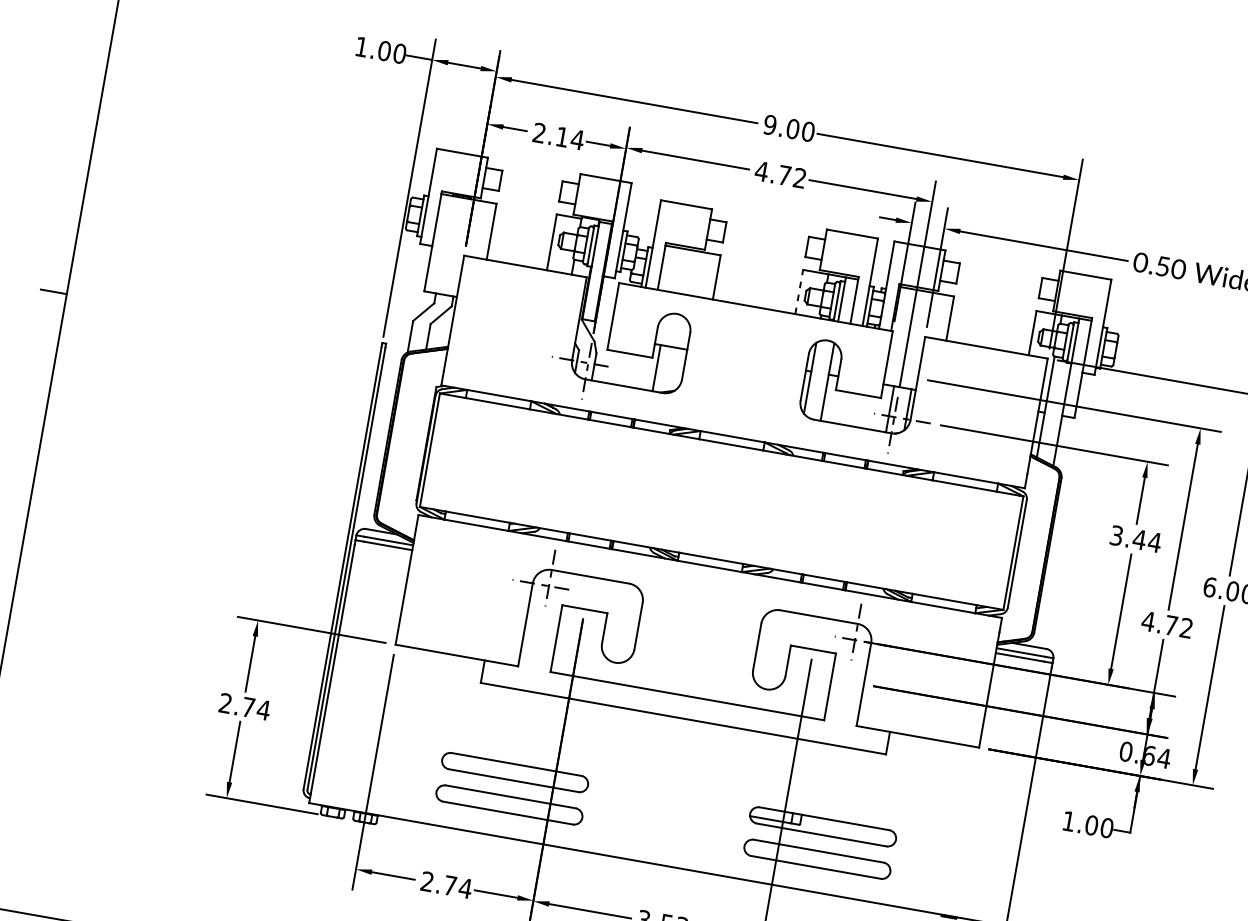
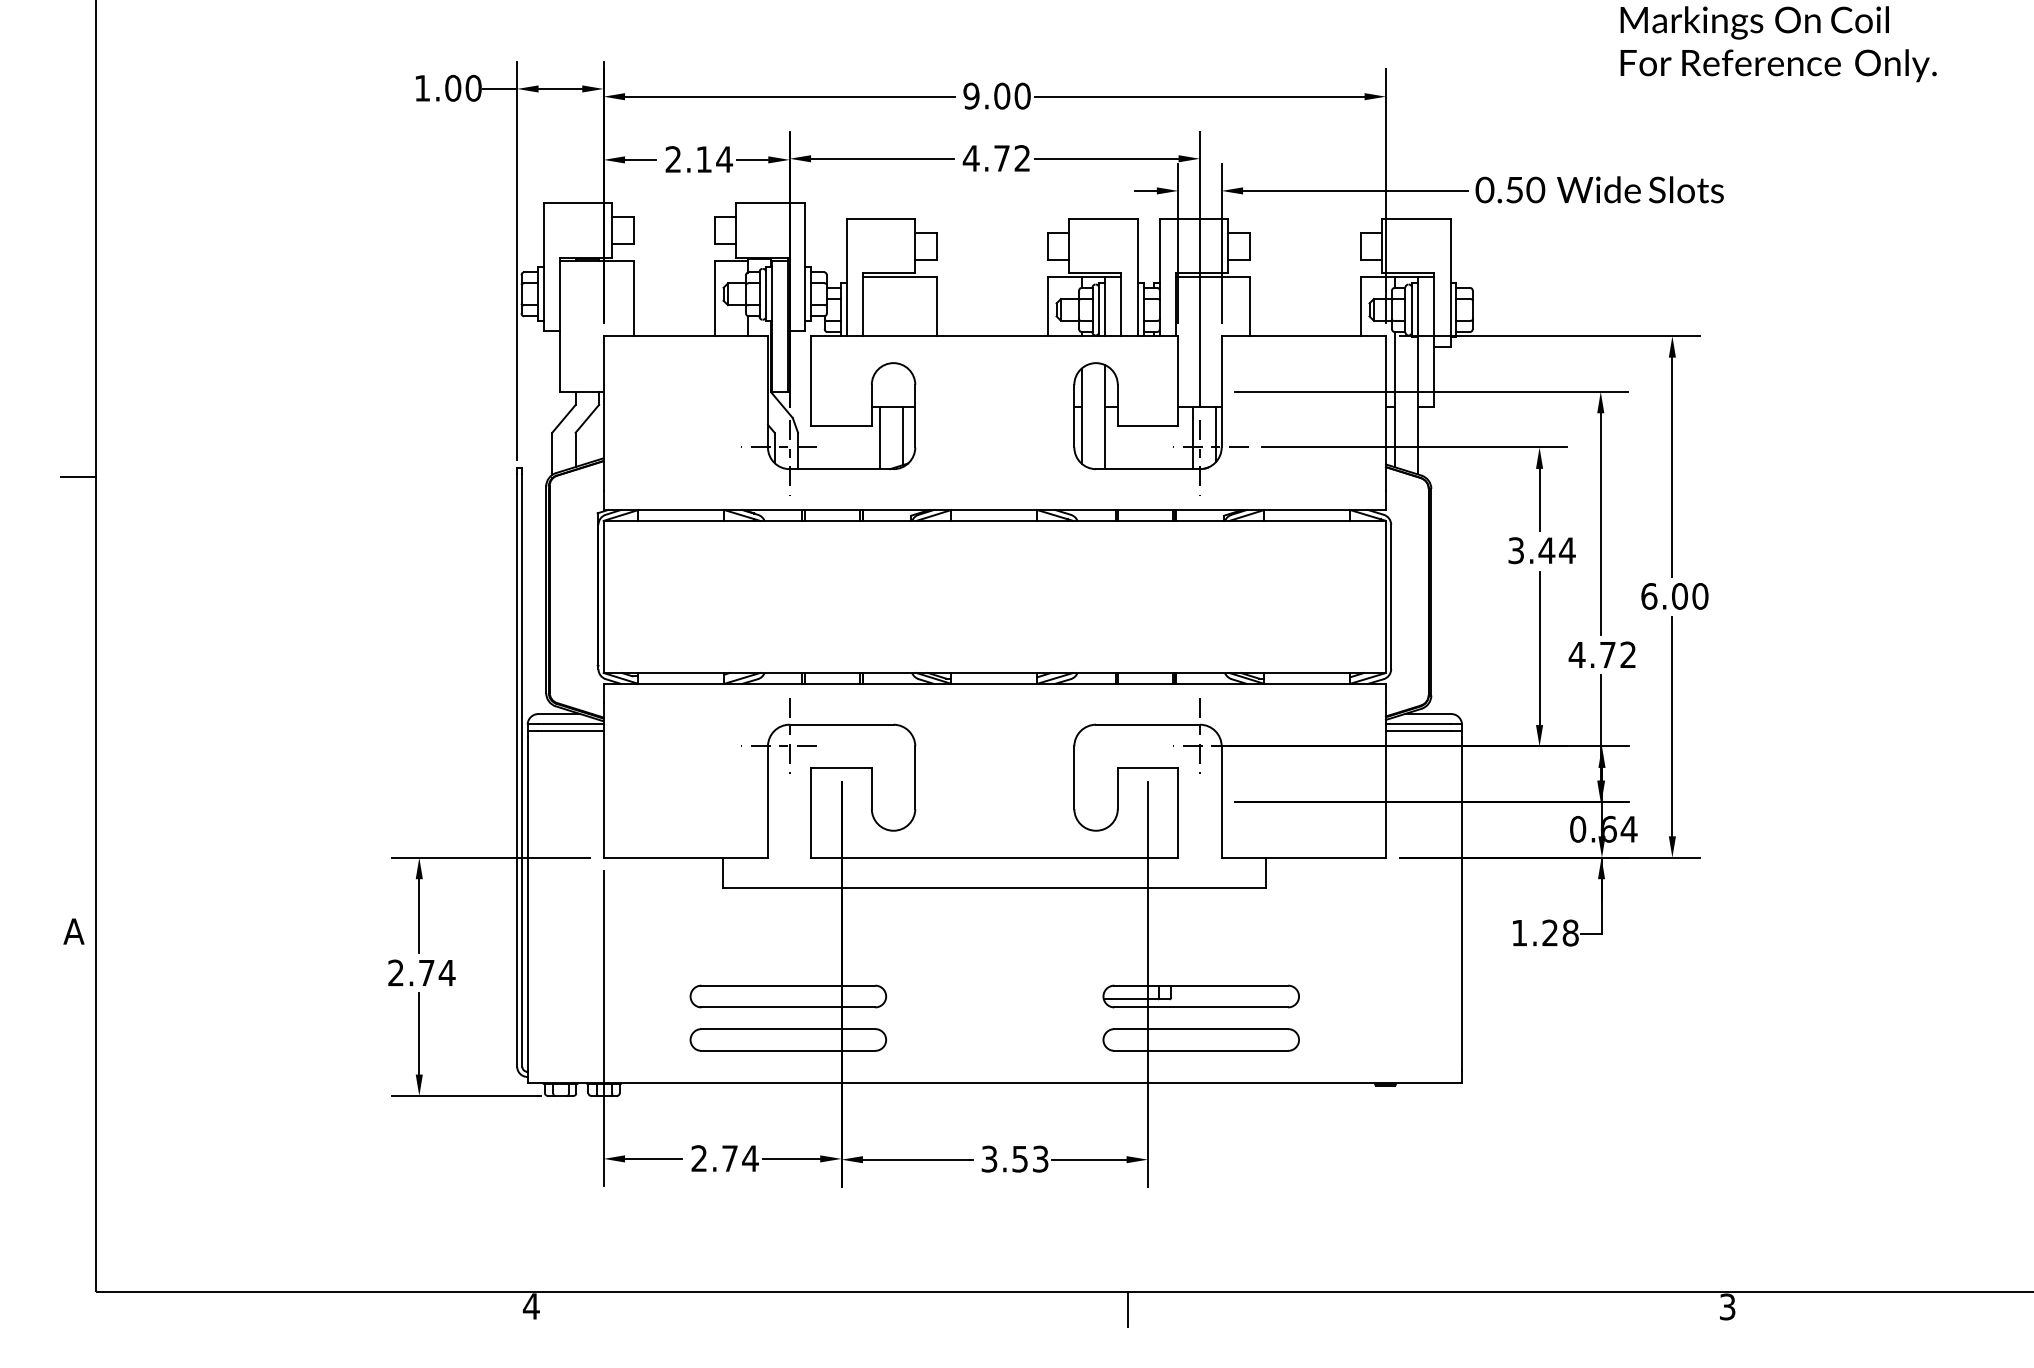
line: (799, 291) -> (1047, 306), dashed -> solid
line: (674, 369) -> (903, 436), added
text: (1099, 826) -> (1560, 932), 1.00 -> 1.28

